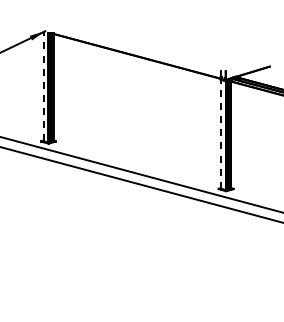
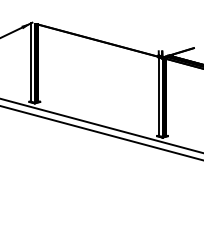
line: (43, 86) -> (31, 62), dashed -> solid
line: (221, 134) -> (159, 96), dashed -> solid

